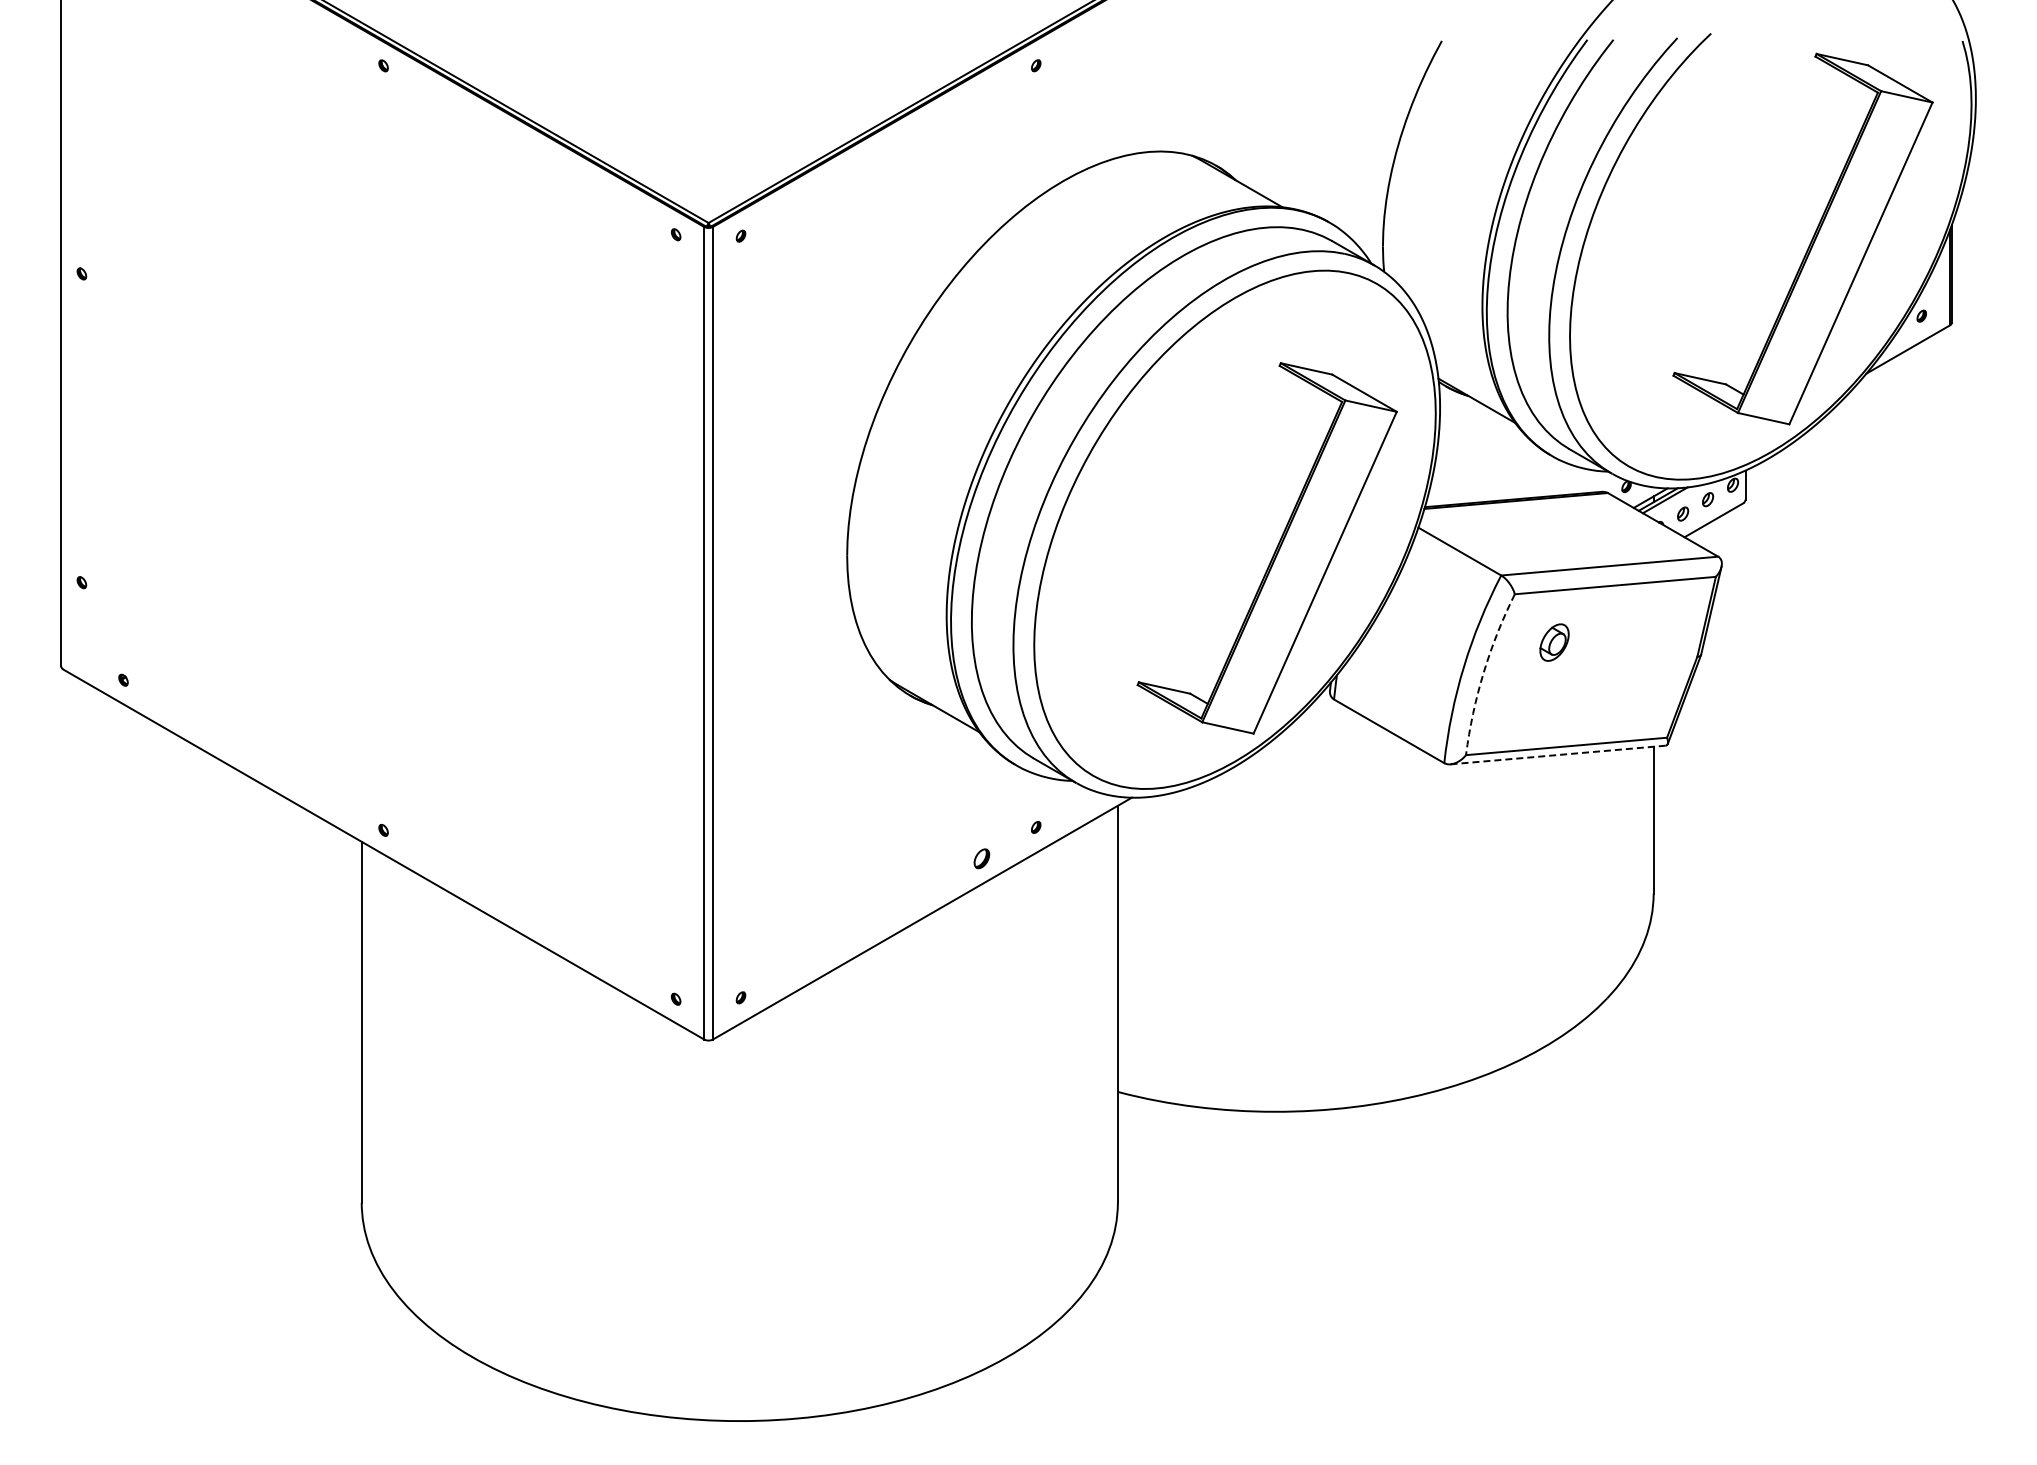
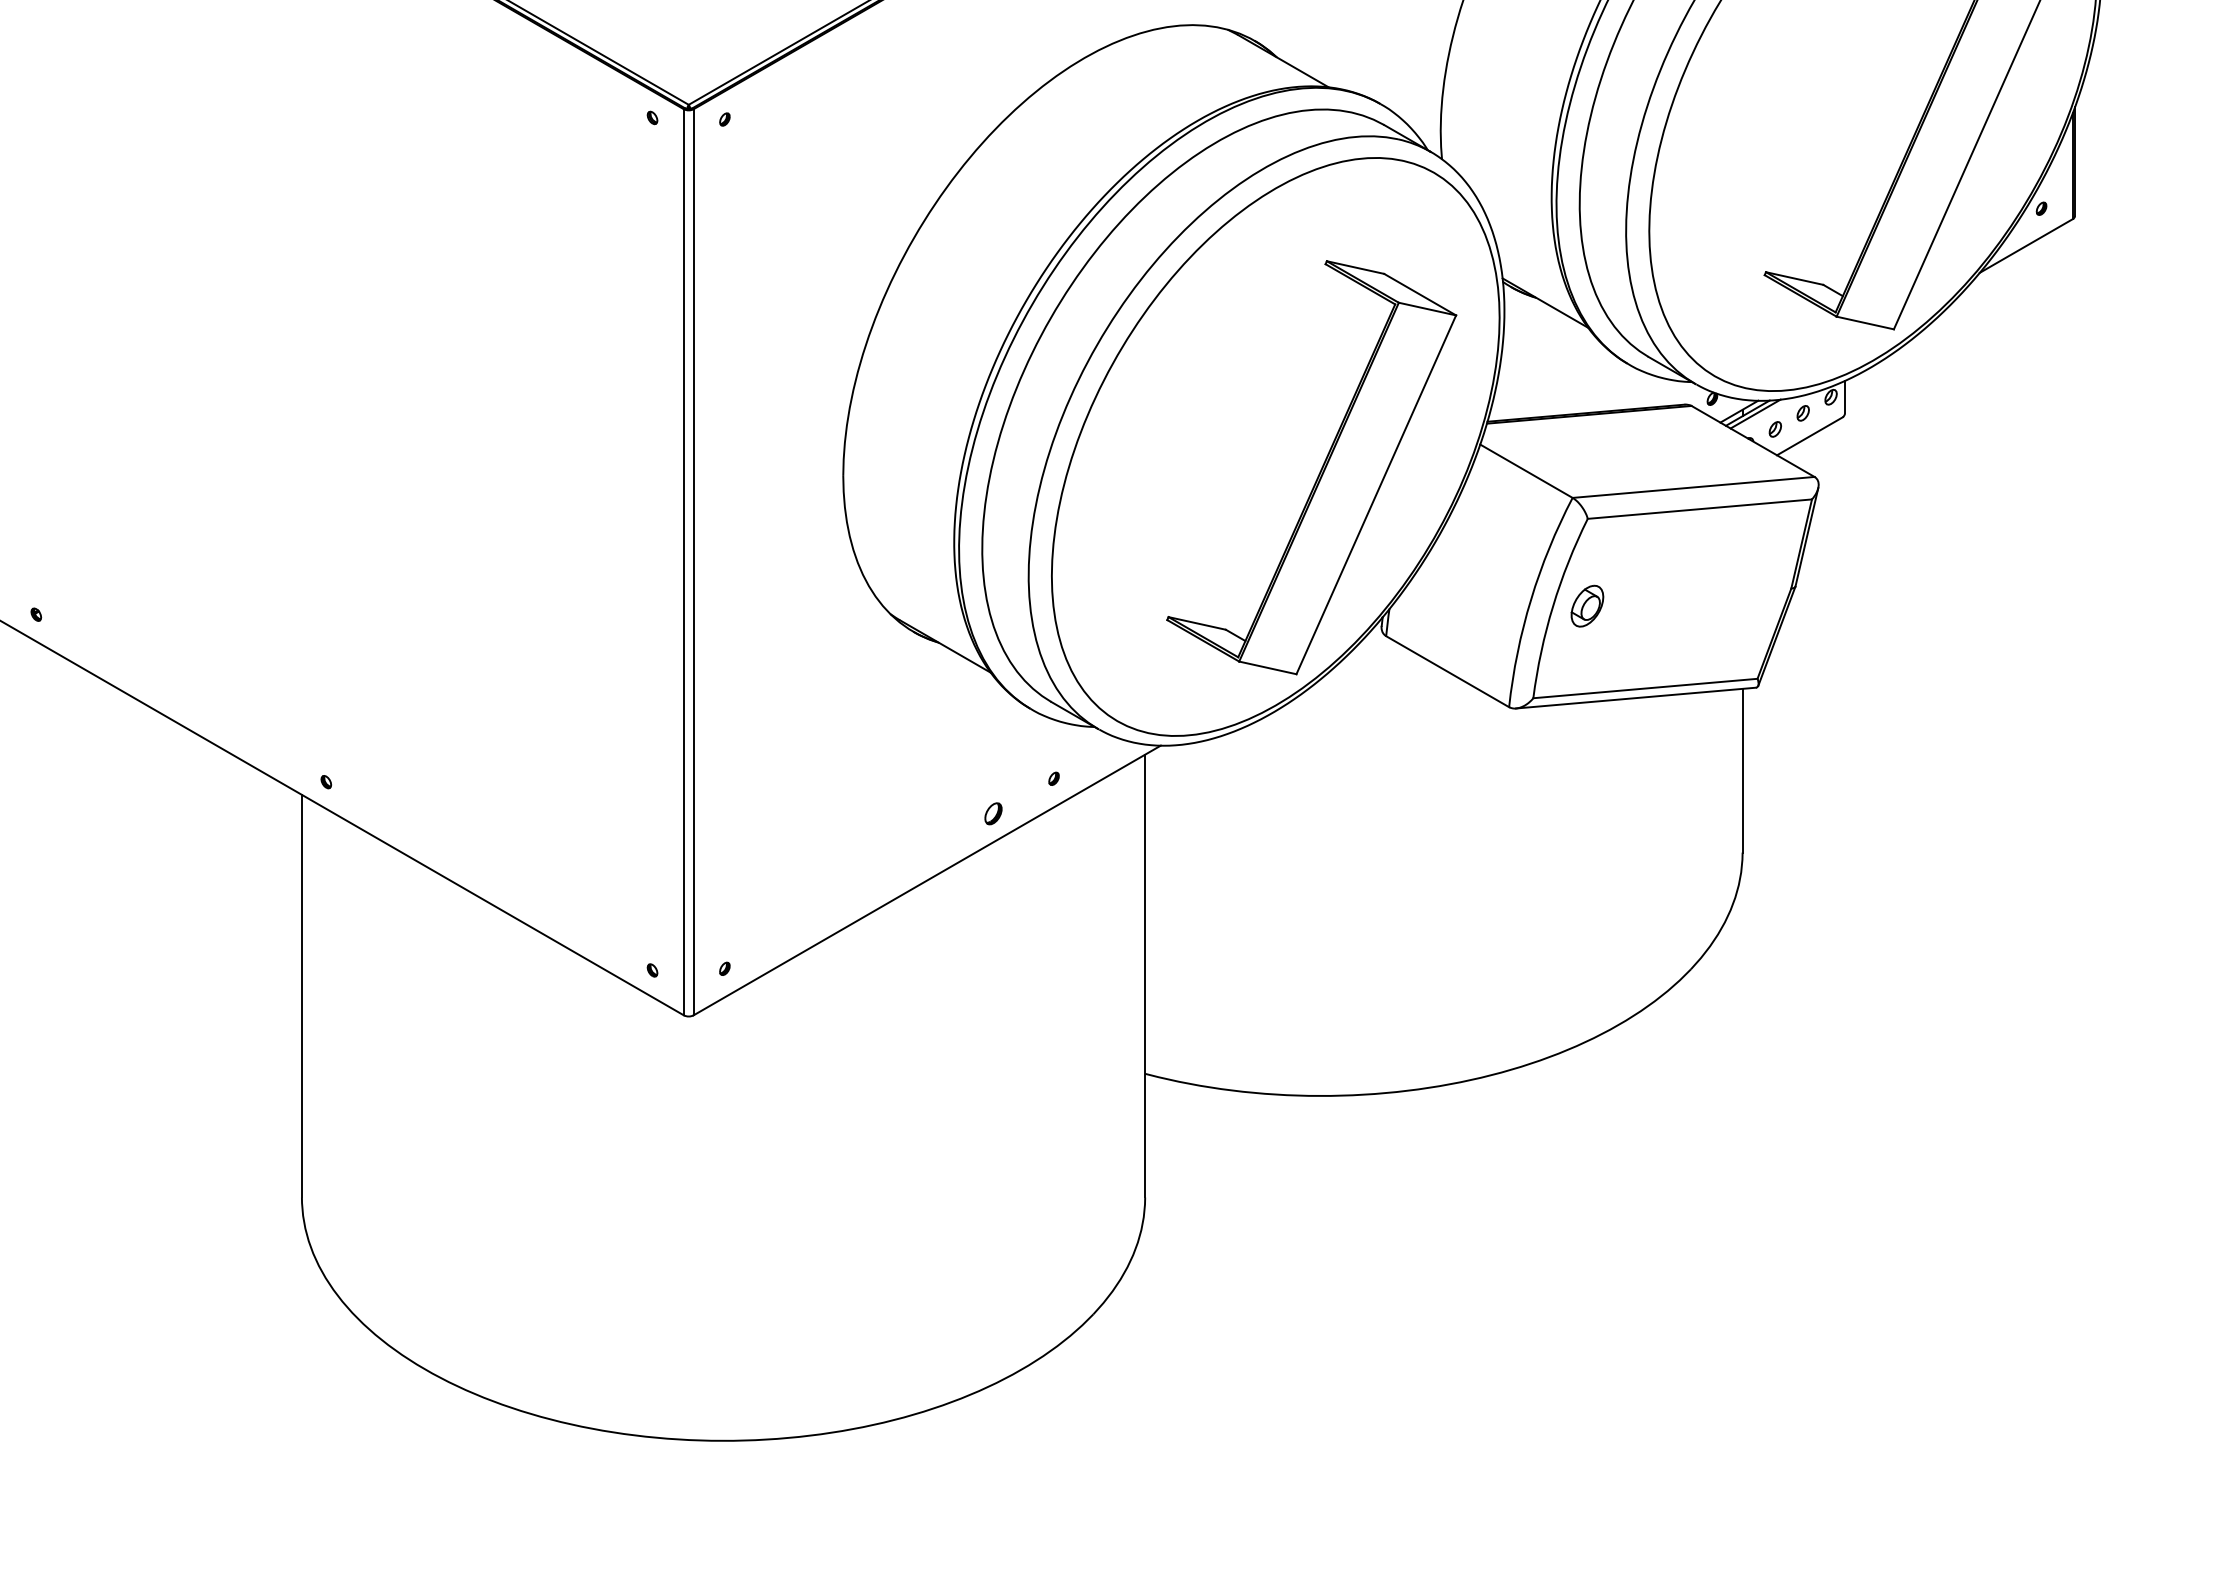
part: (1554, 642) -> (1587, 606), moved
arc: (1483, 672) -> (1552, 606), dashed -> solid
line: (1558, 755) -> (1636, 698), dashed -> solid

